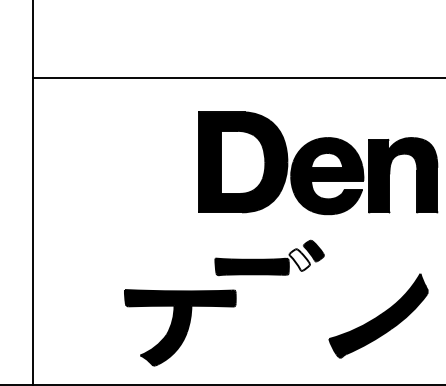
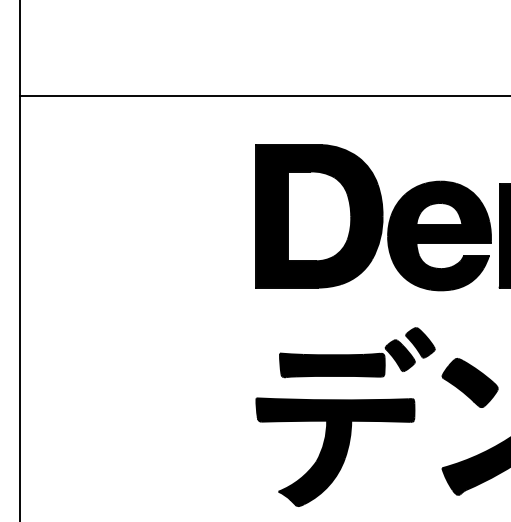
fill: (299, 259) -> (399, 354), added
part: (348, 278) -> (469, 381), added
part: (180, 327) -> (335, 451), moved

